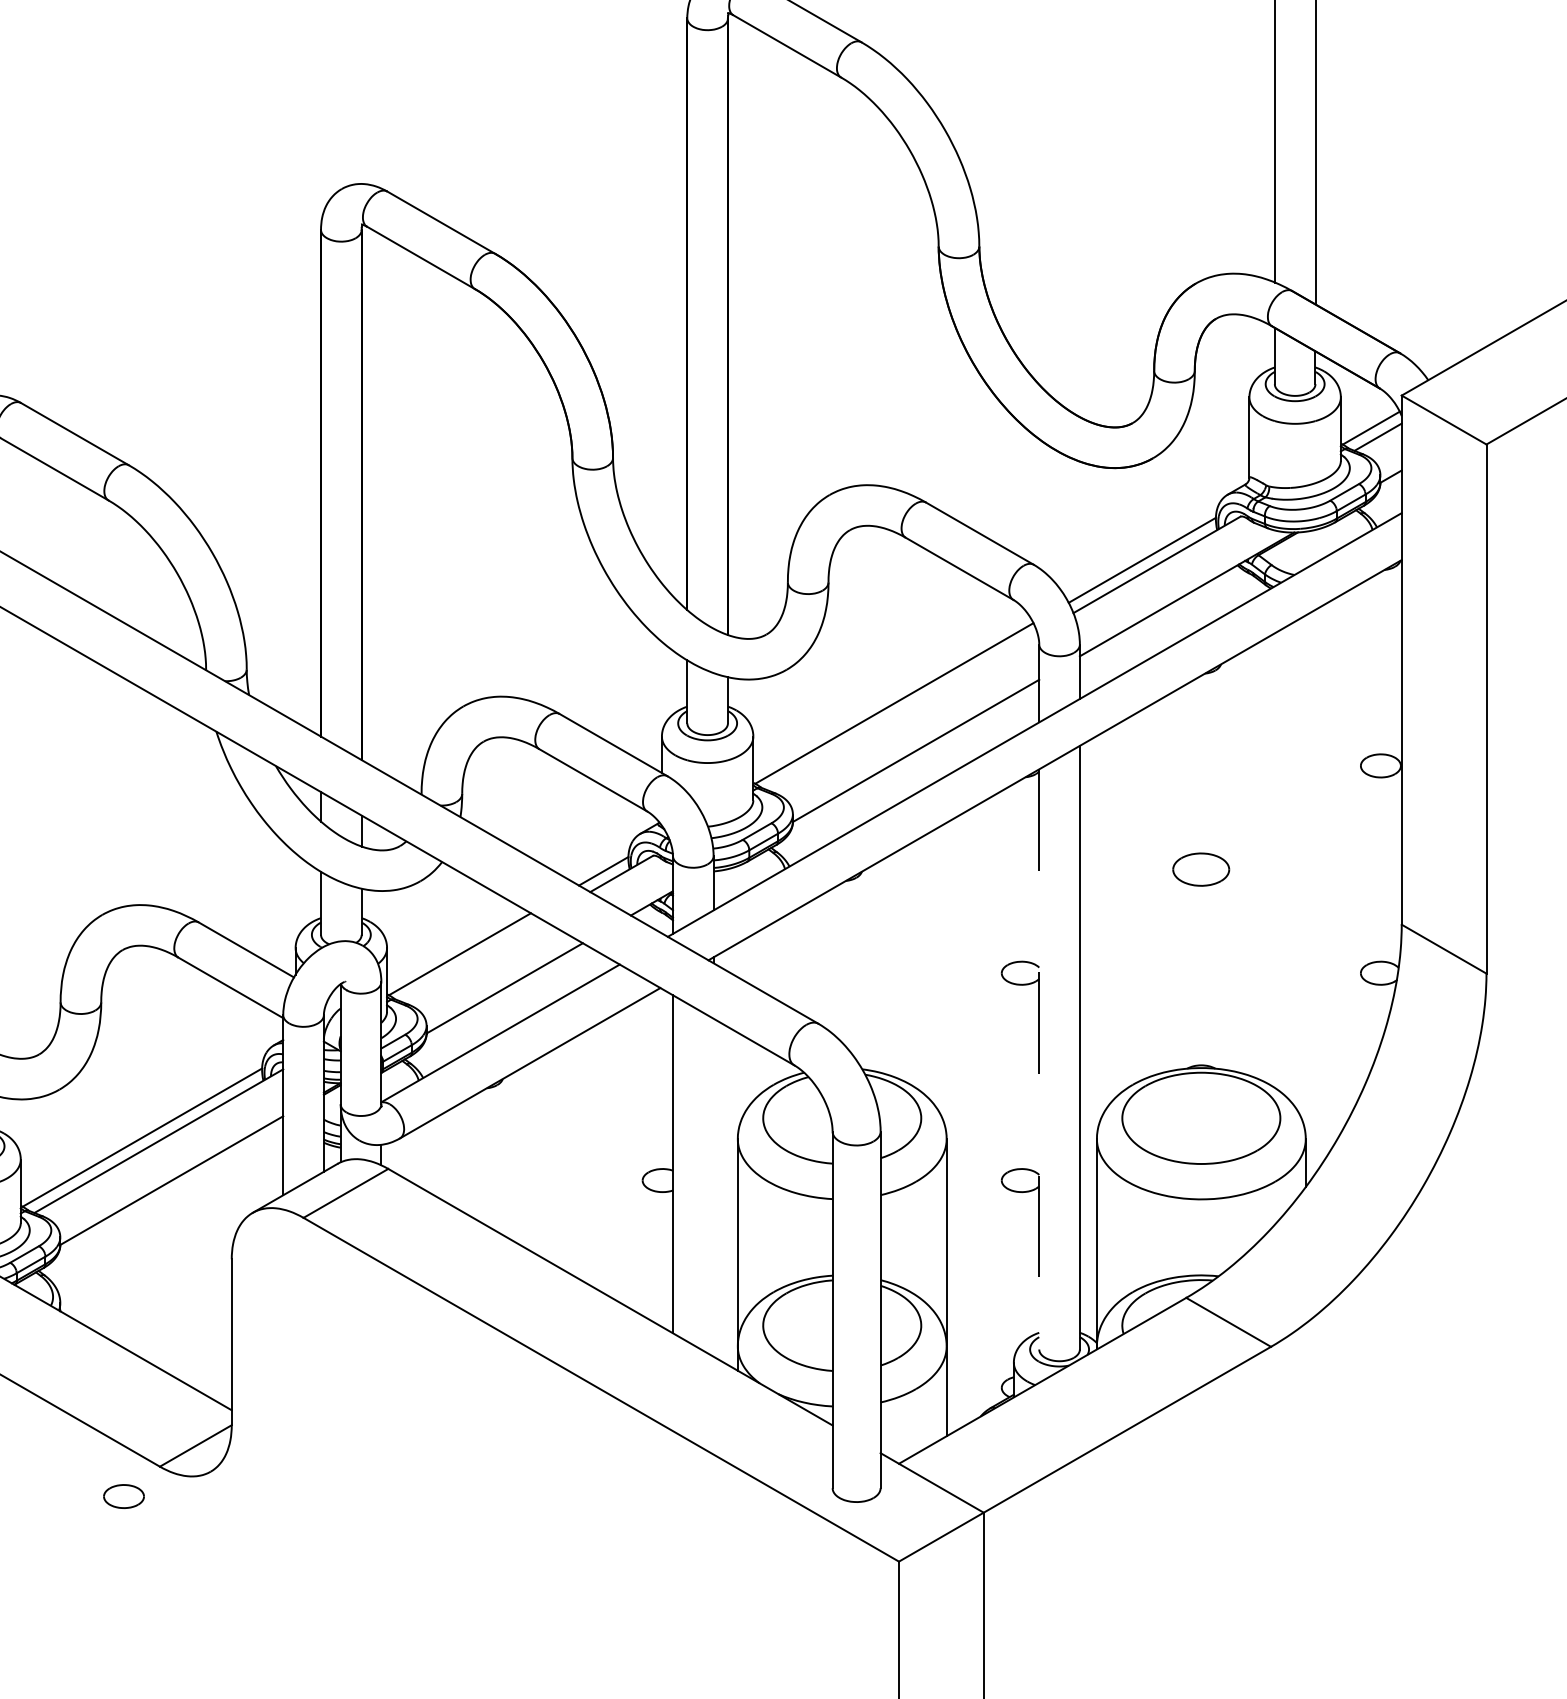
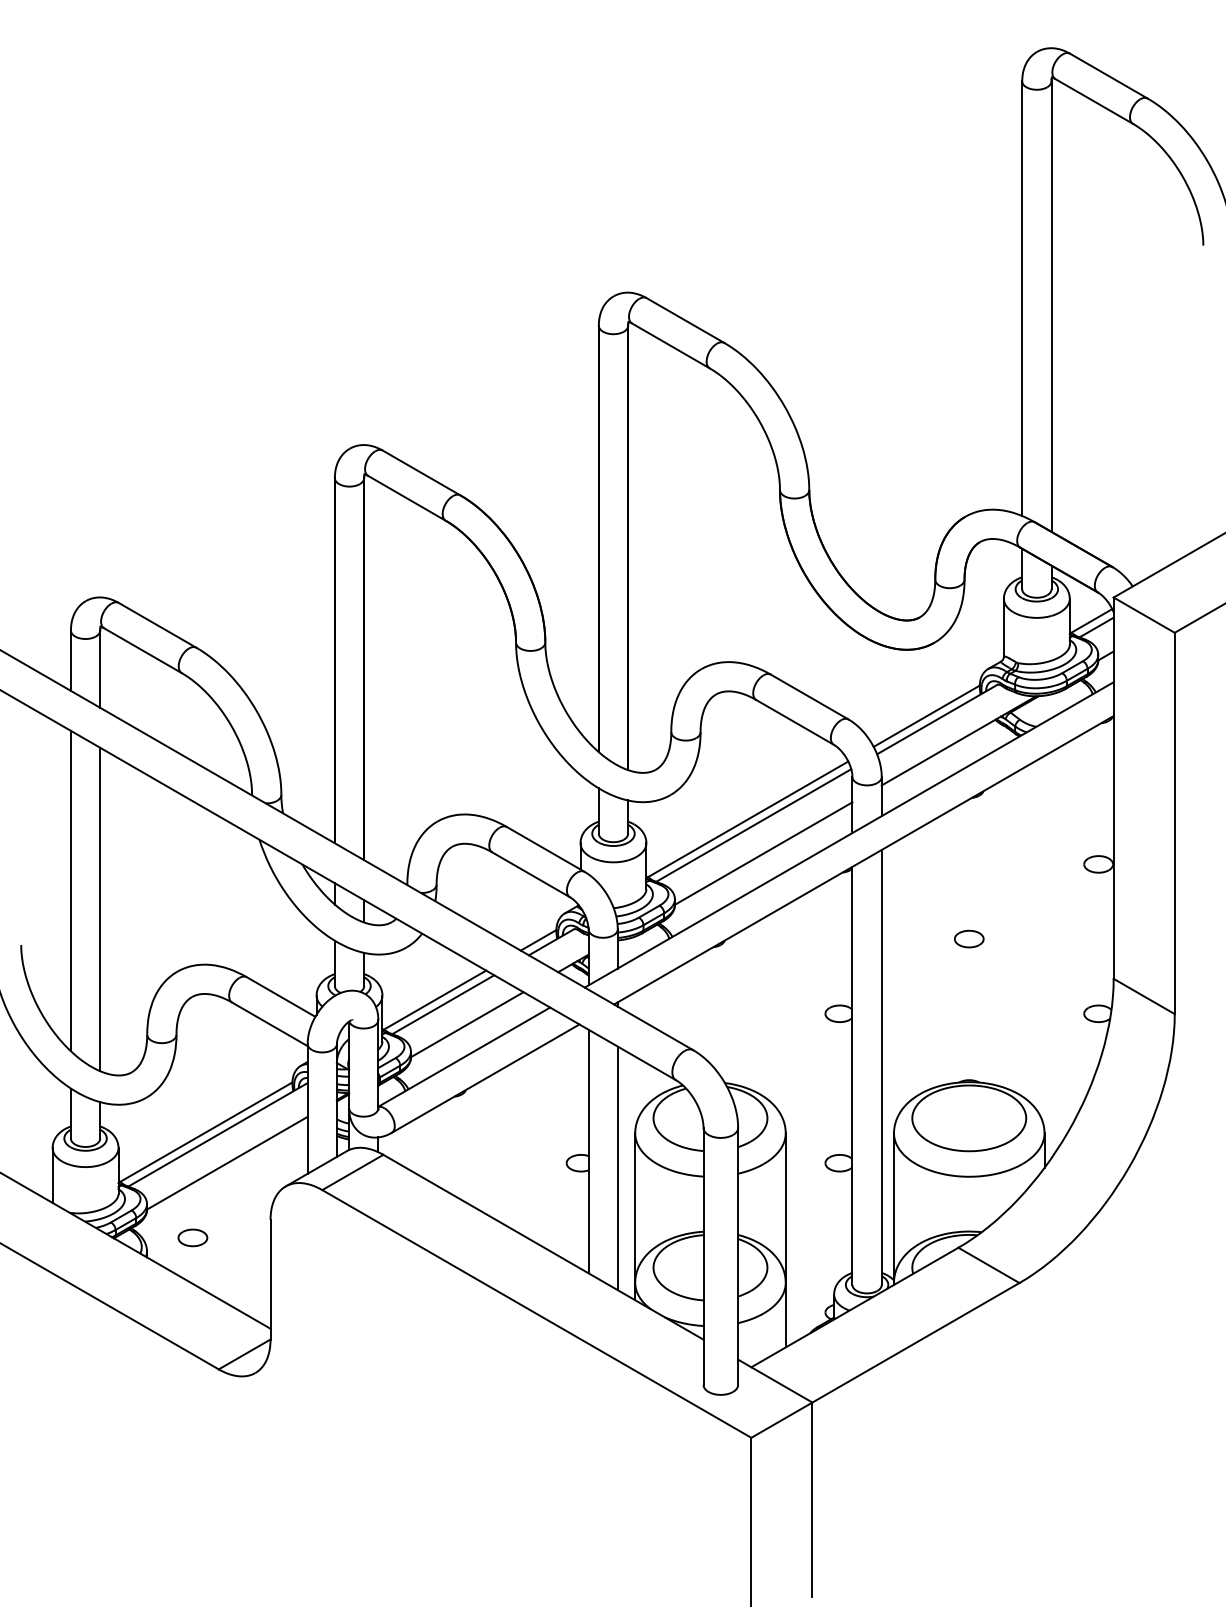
line: (901, 711) -> (753, 825), added
part: (1201, 868) -> (969, 938), size x0.71
line: (471, 960) -> (443, 1004), added
line: (1039, 1060) -> (852, 1076), dashed -> solid
line: (713, 1187) -> (617, 1168), added
part: (123, 1495) -> (192, 1237), moved

